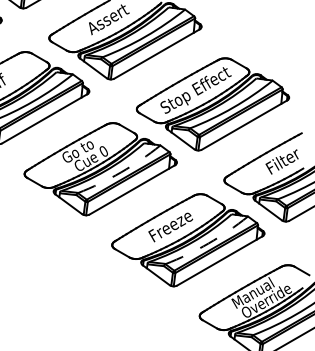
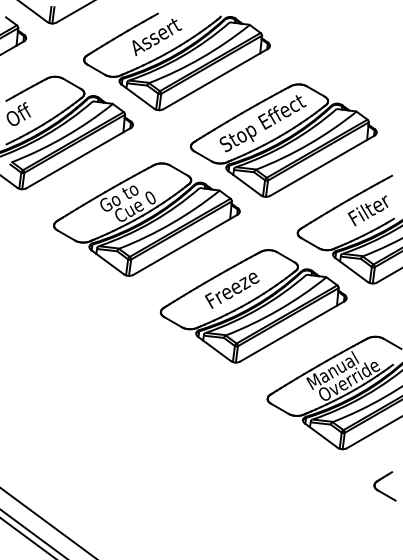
arc: (120, 172) -> (171, 223), dashed -> solid
arc: (208, 243) -> (278, 310), dashed -> solid

